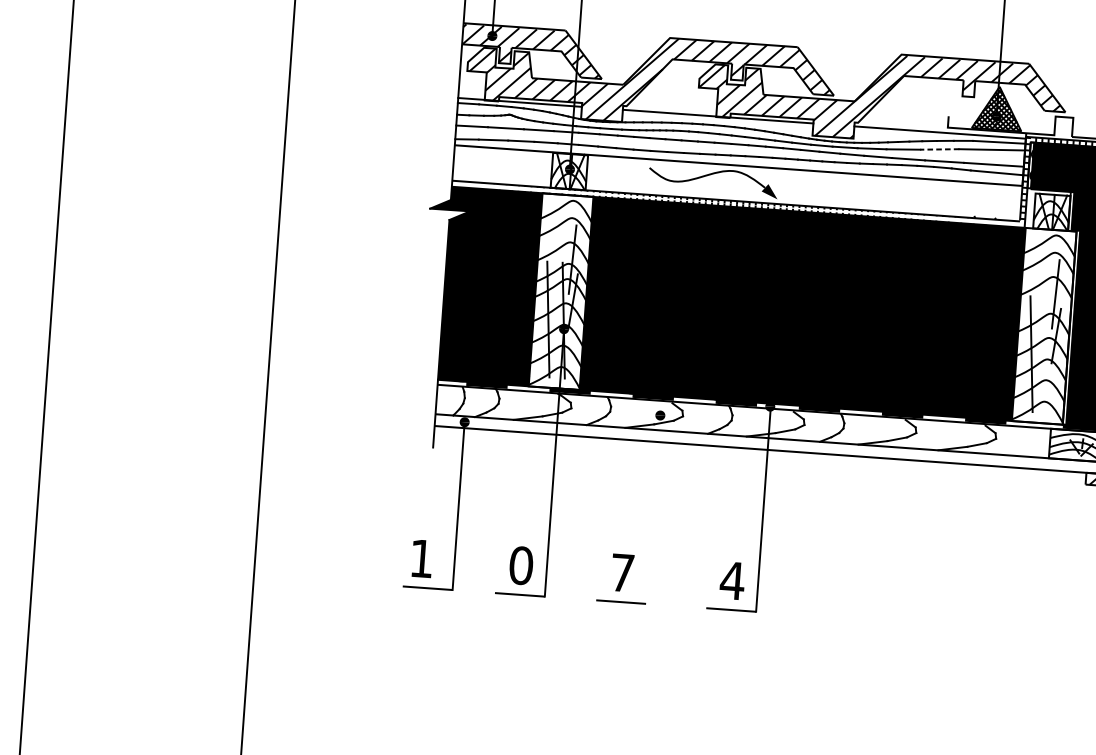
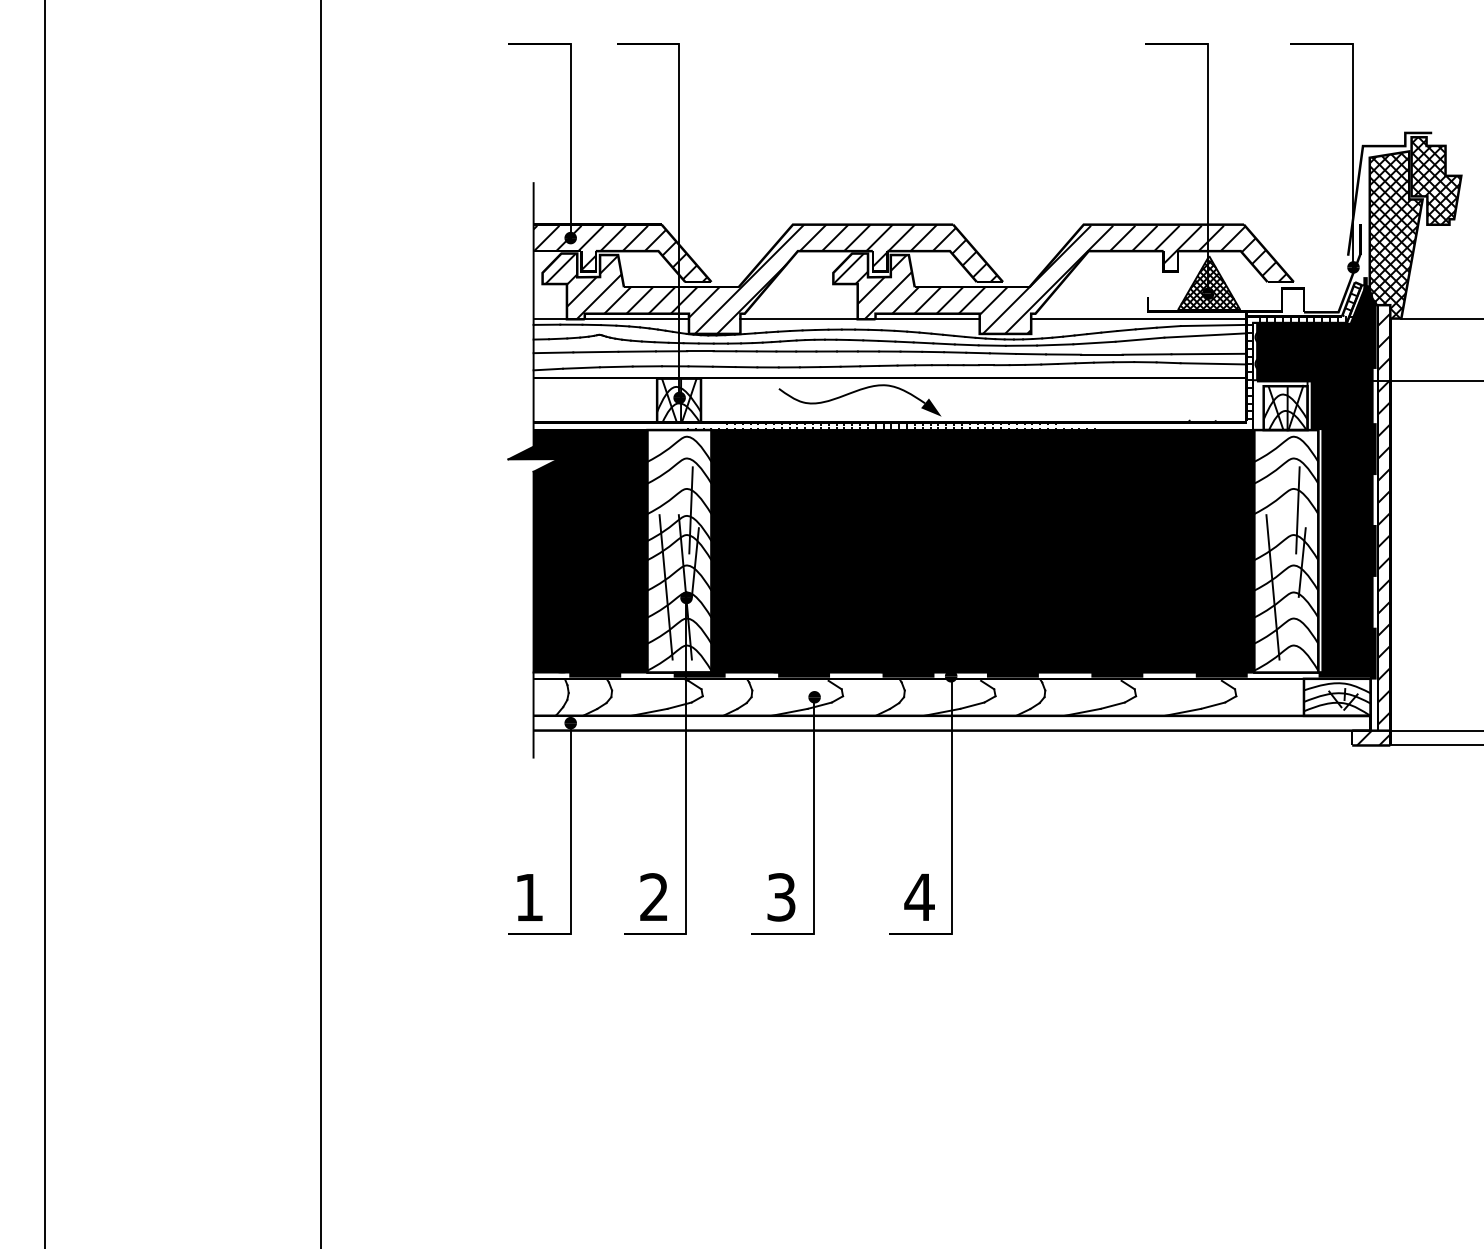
line: (939, 149) -> (1139, 339), dashed -> solid
line: (652, 510) -> (813, 816), added
text: (520, 565) -> (653, 897), 0 -> 2
text: (622, 573) -> (781, 897), 7 -> 3

